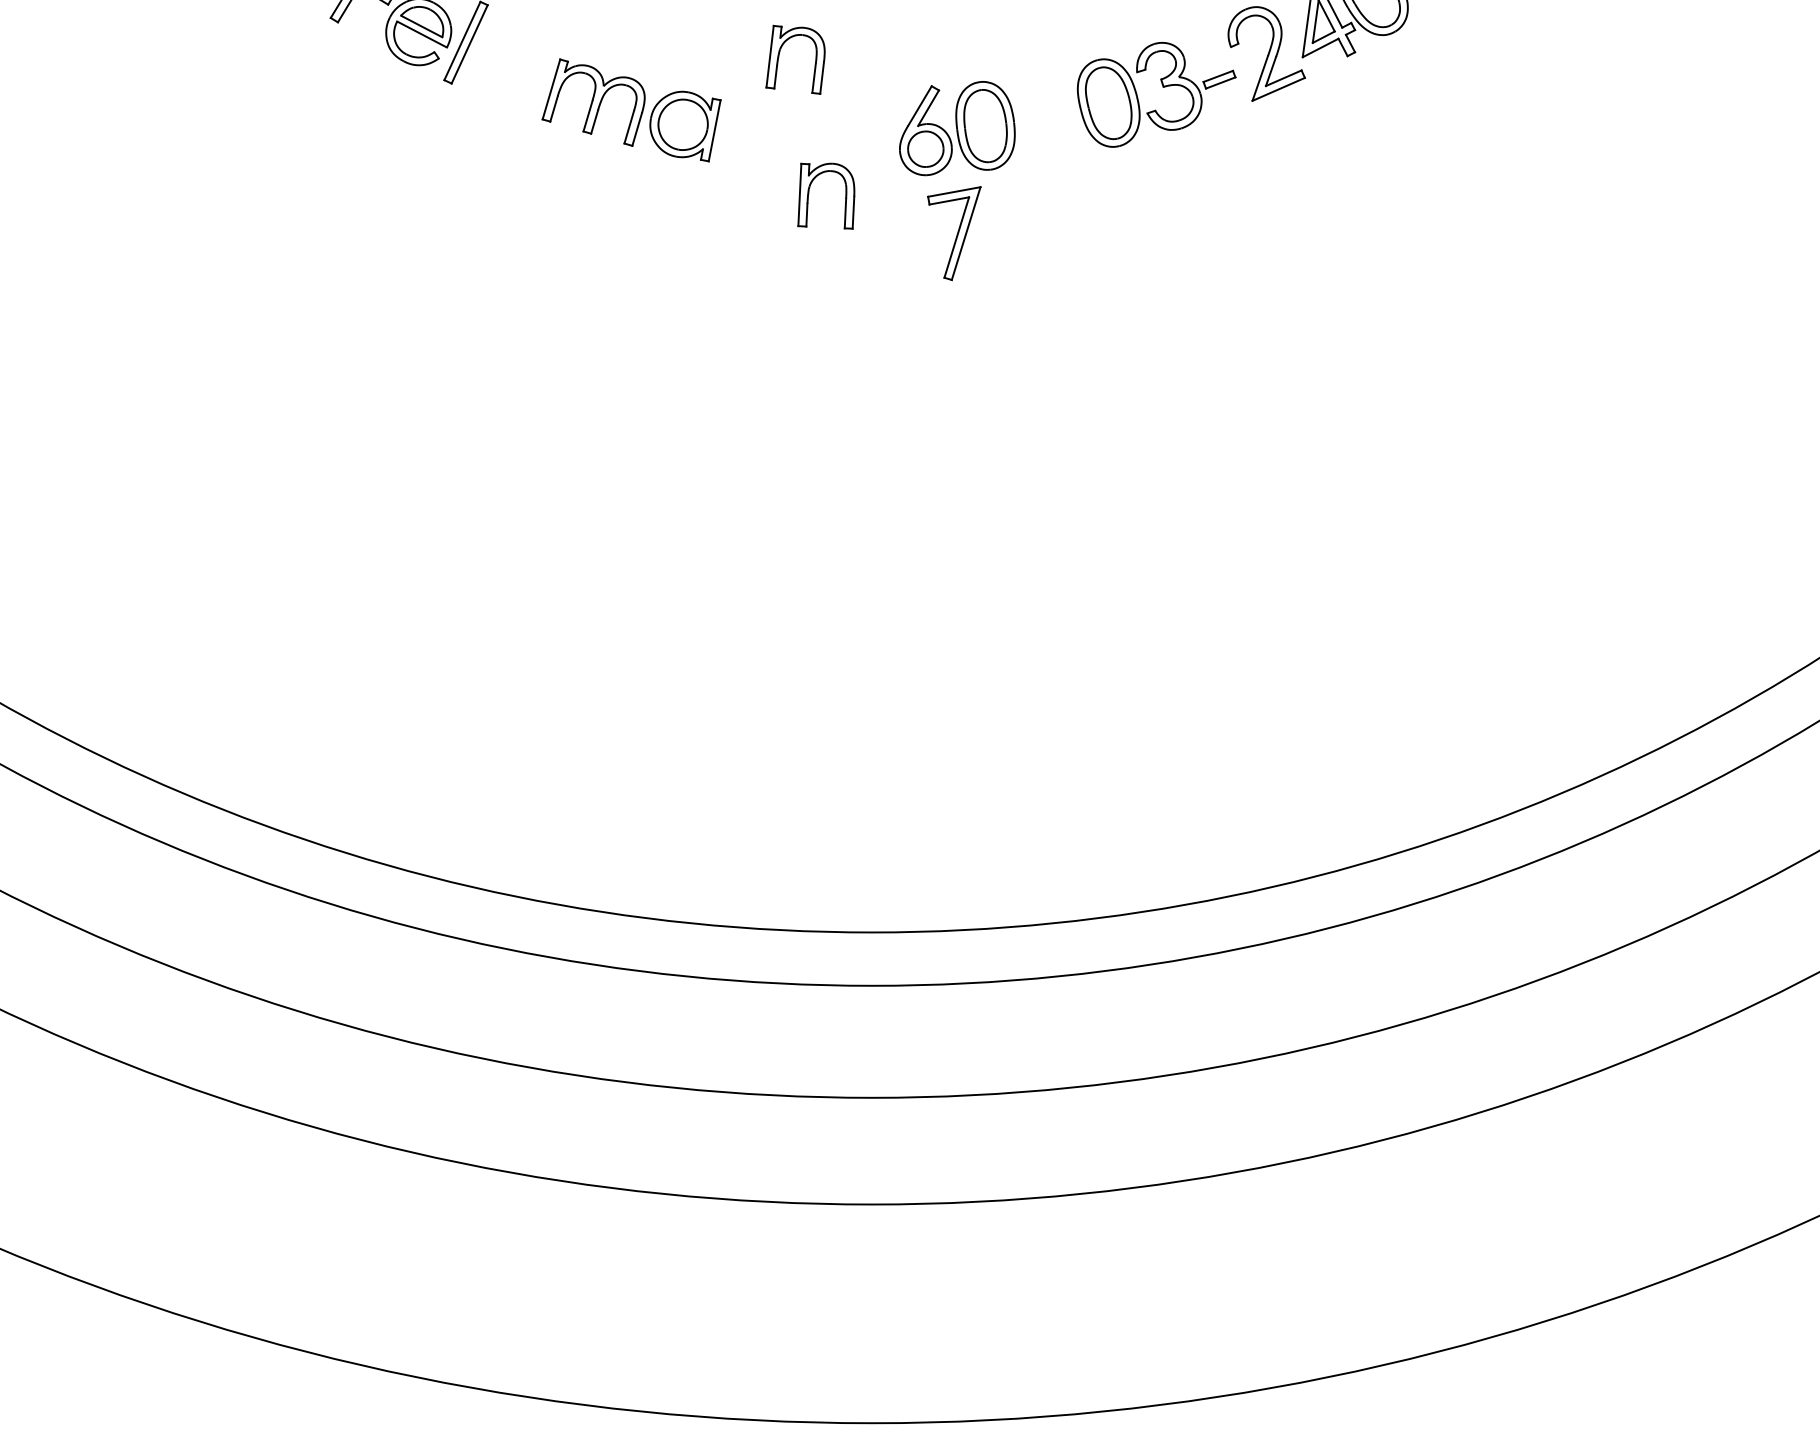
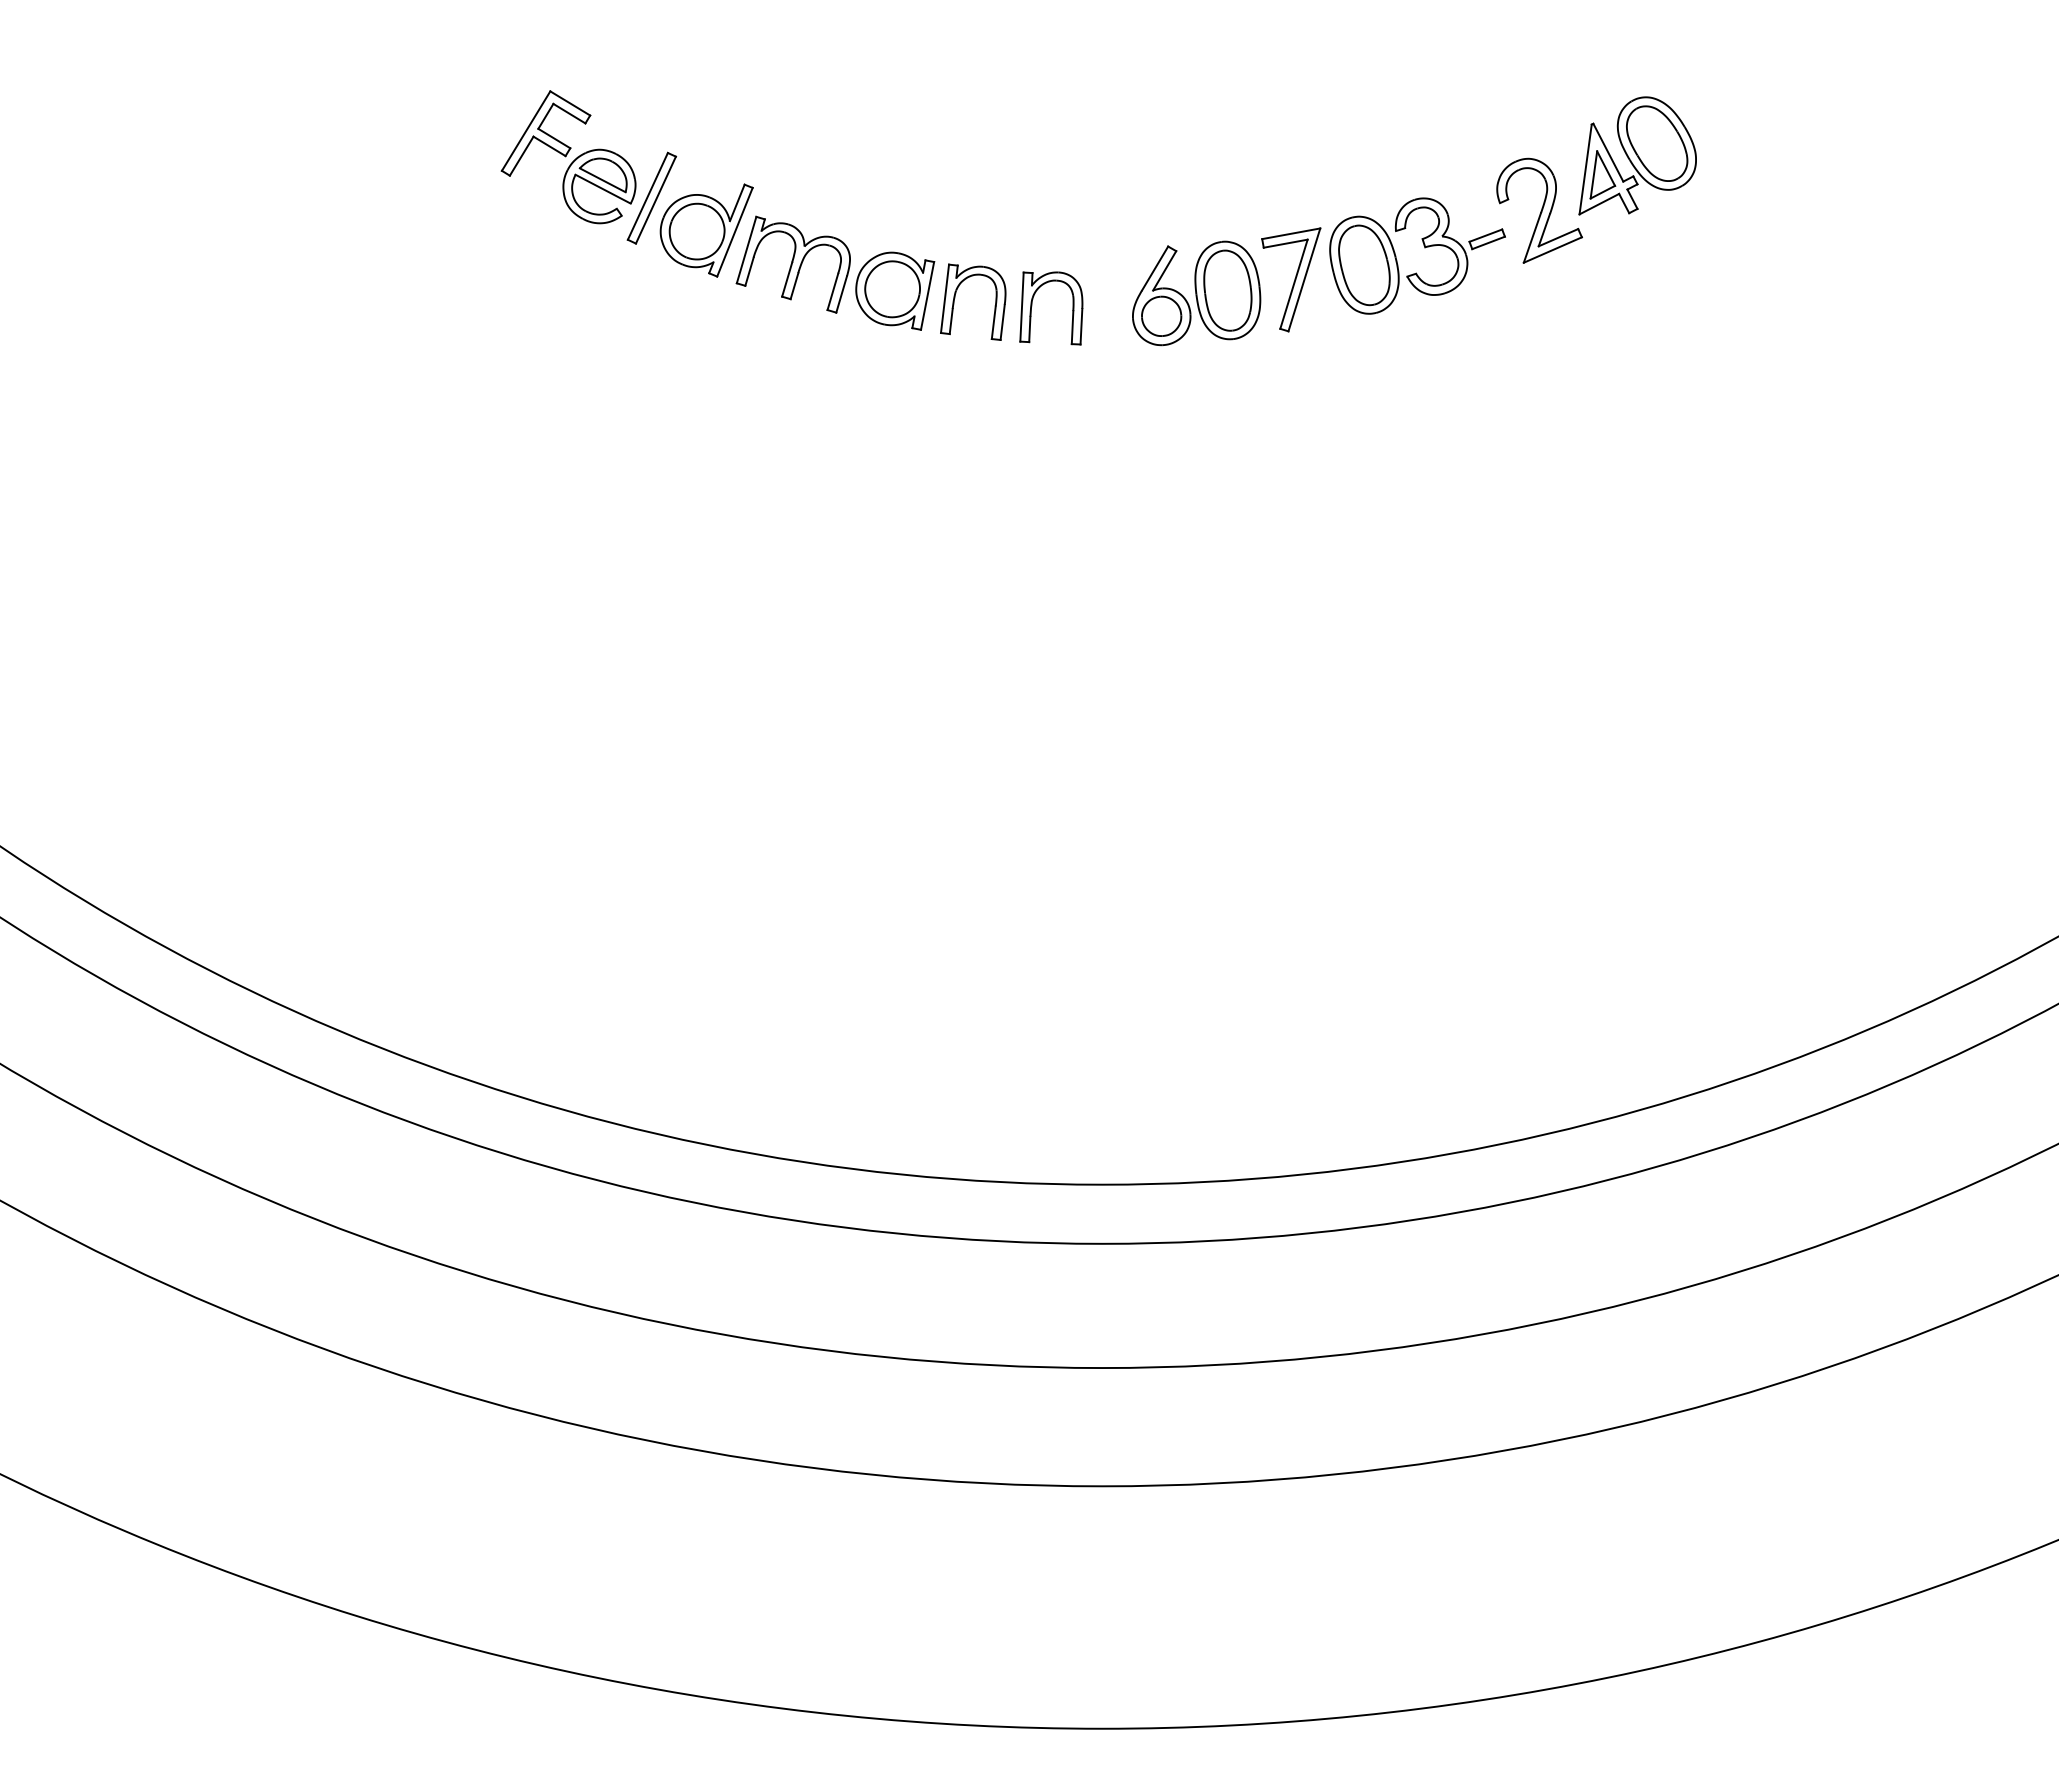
part: (779, 56) -> (955, 298), moved
part: (515, 71) -> (706, 230), added
part: (809, 194) -> (1032, 306), moved
part: (954, 233) -> (1291, 279), moved

